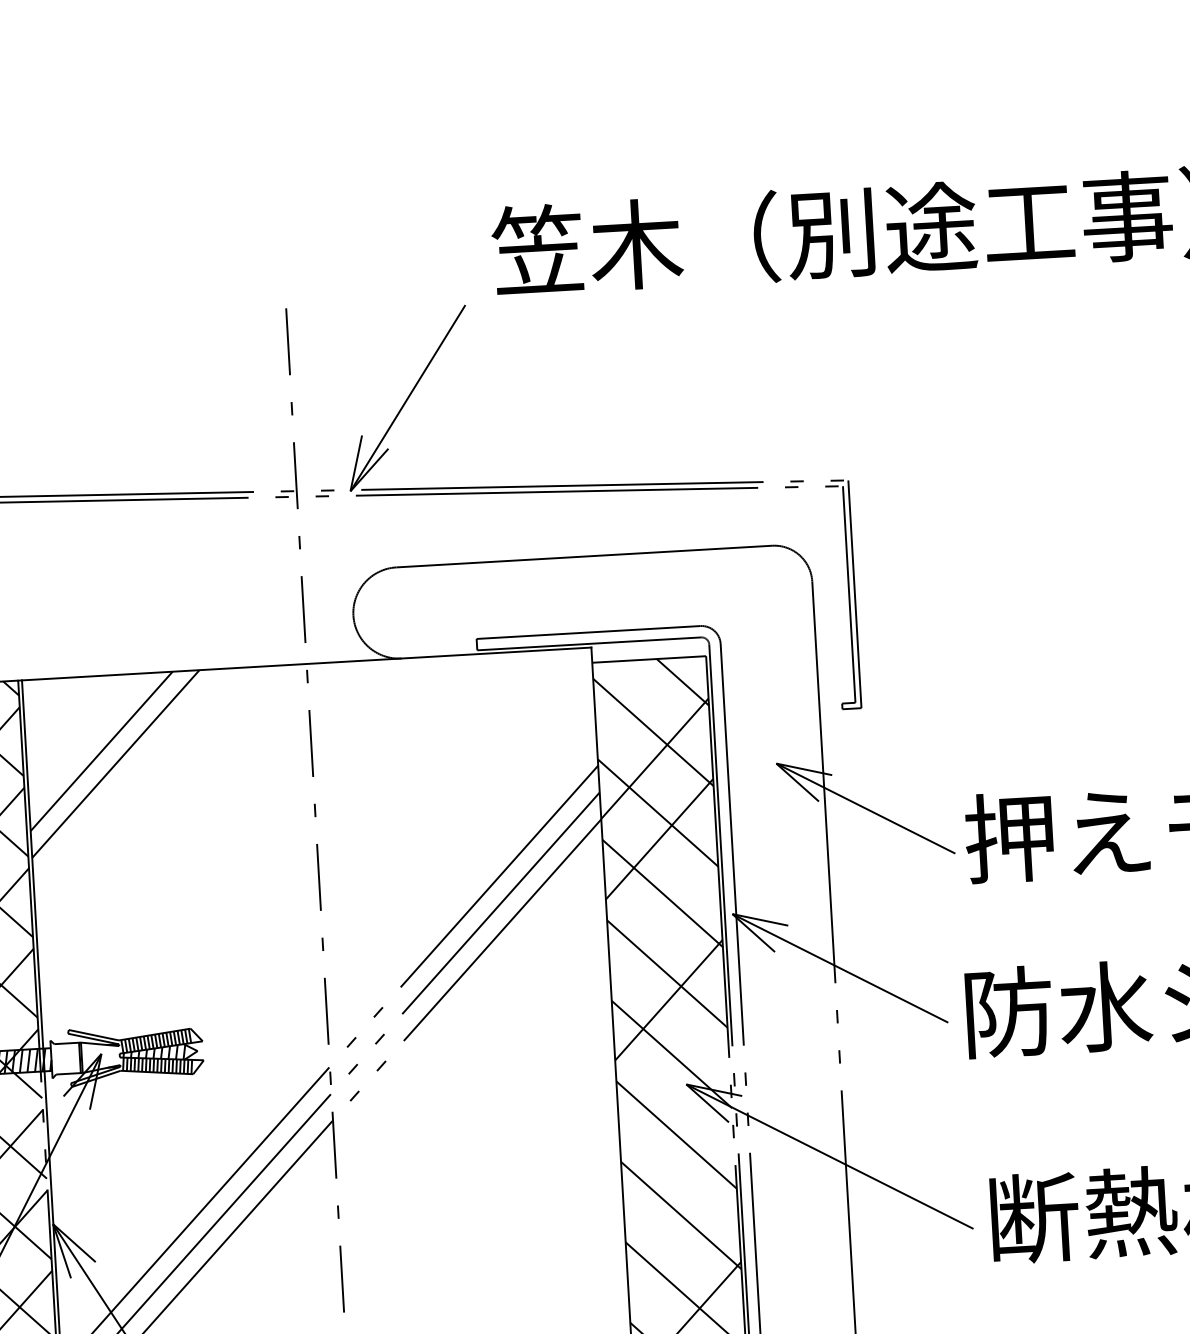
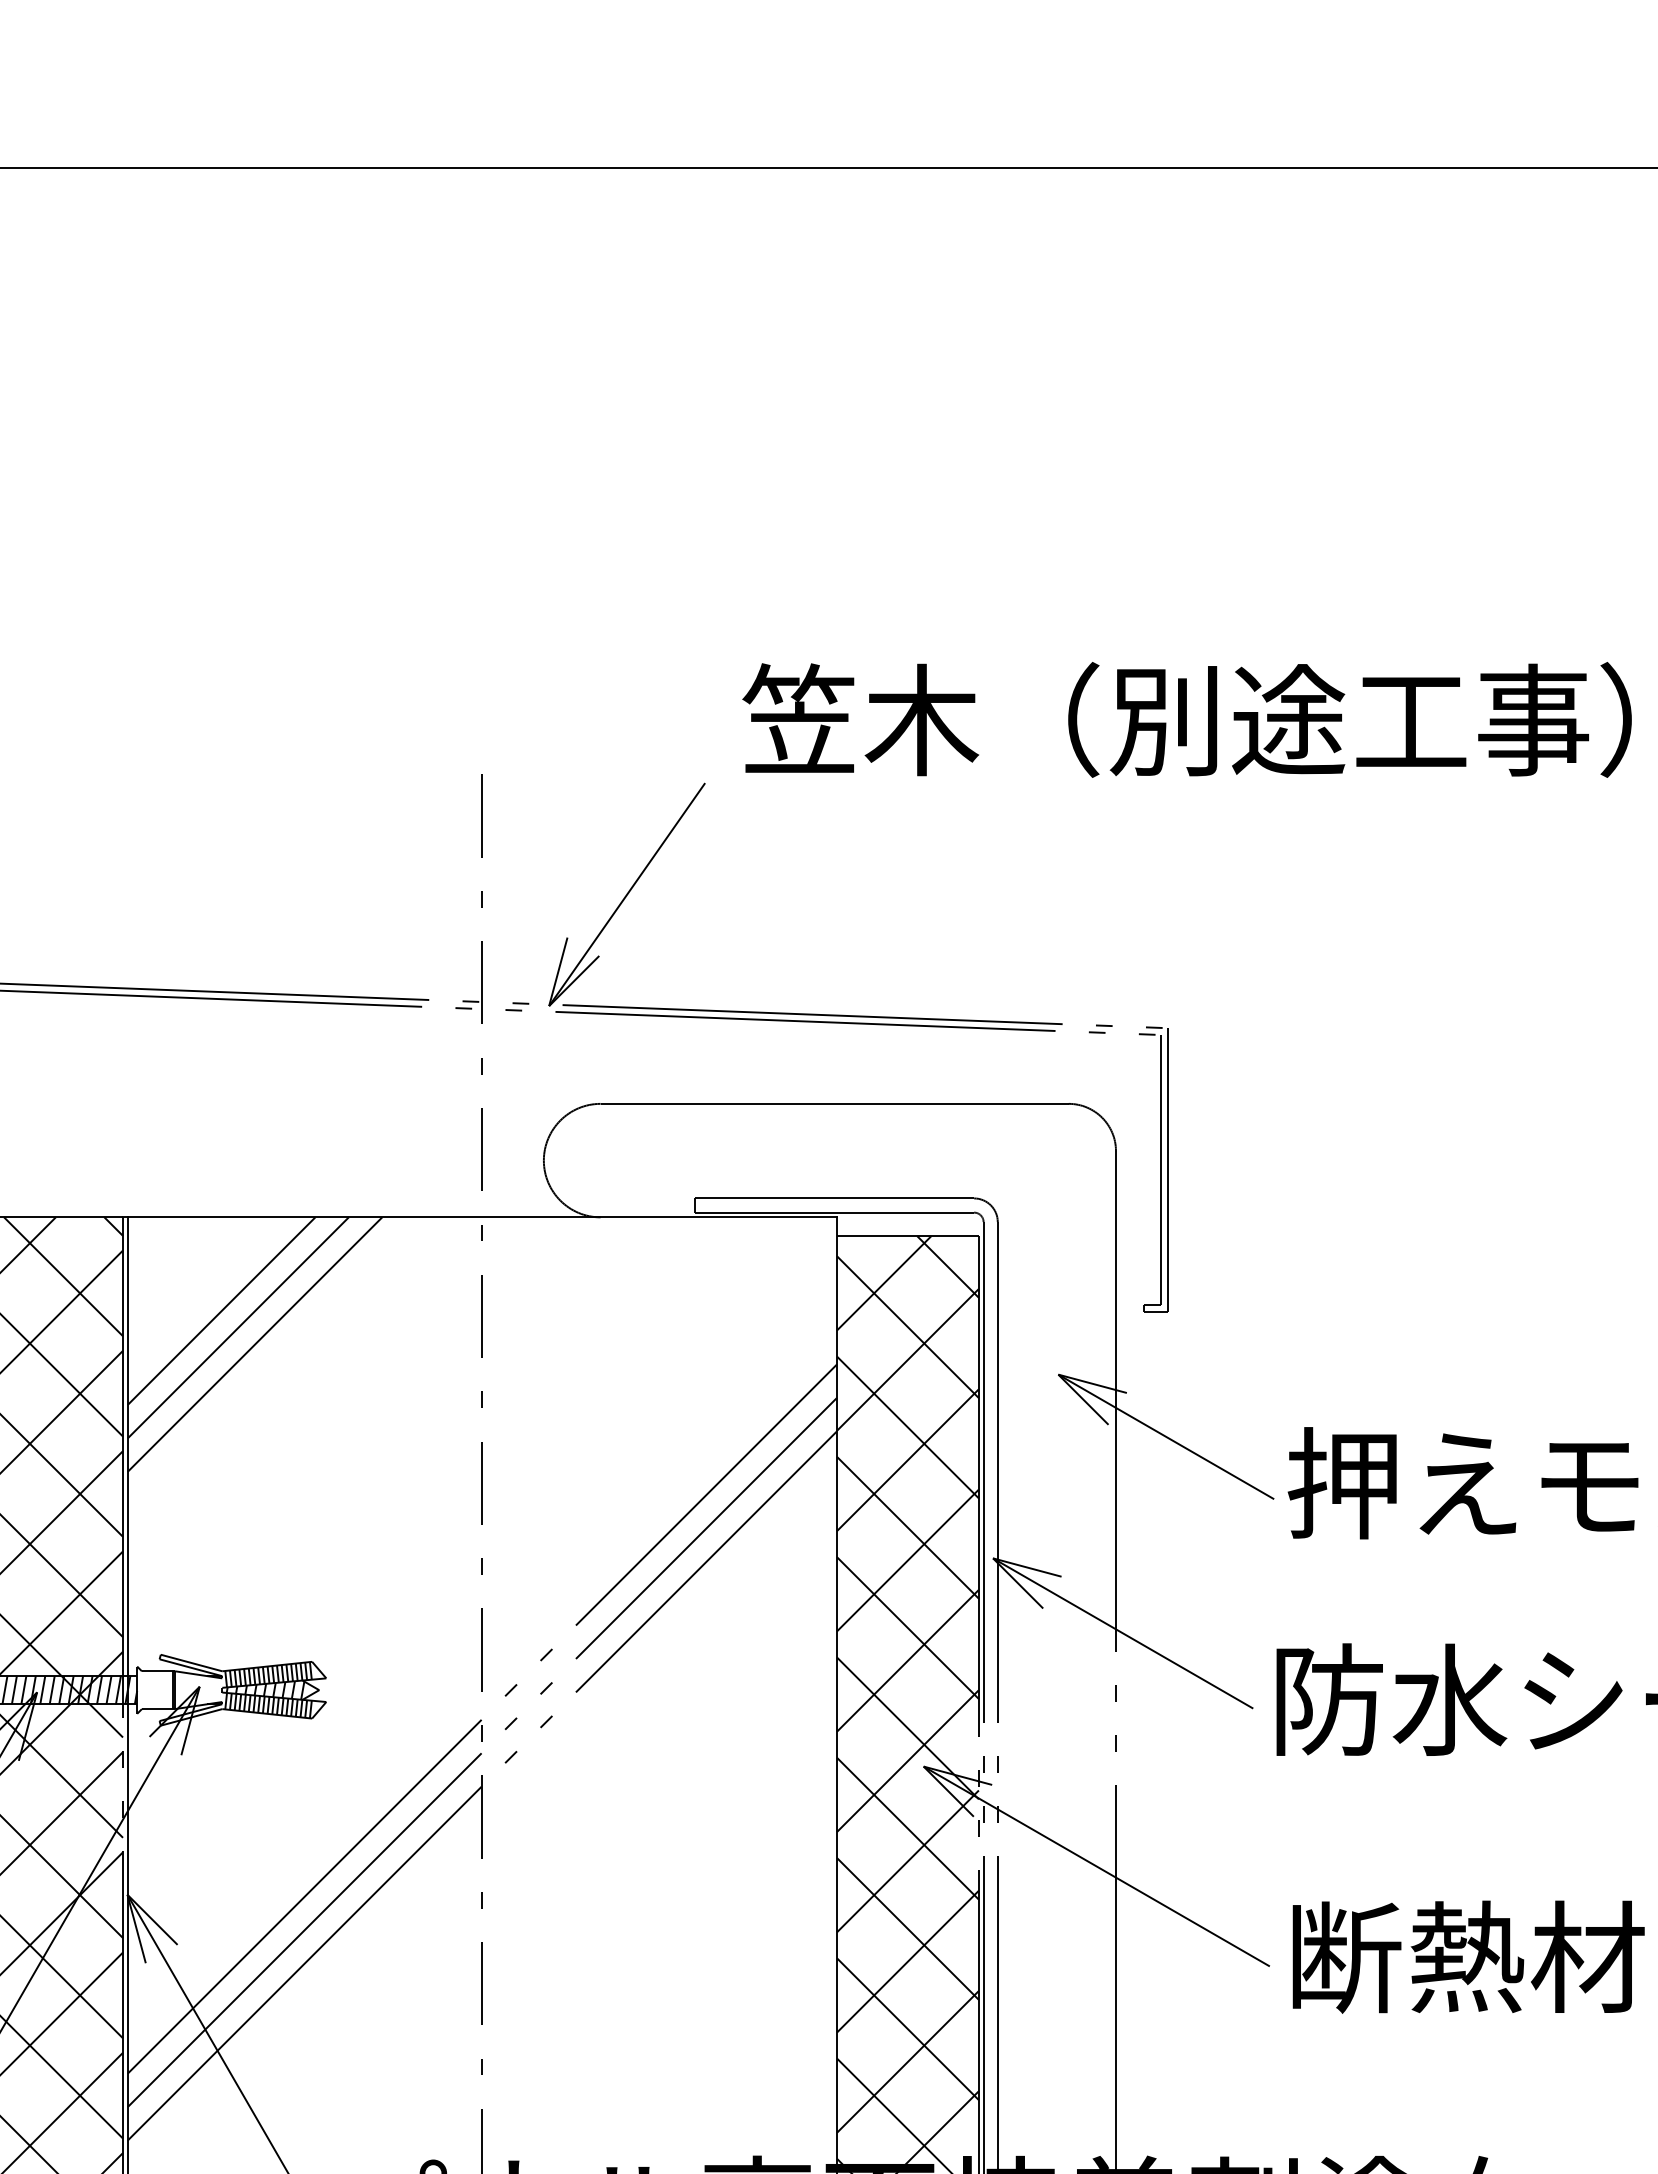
line: (632, 698) -> (884, 1283), added
line: (129, 776) -> (254, 1344), added
line: (663, 919) -> (907, 1560), added
line: (673, 1081) -> (907, 1761), added
line: (677, 1161) -> (907, 1861), added
line: (682, 1241) -> (907, 1961), added

